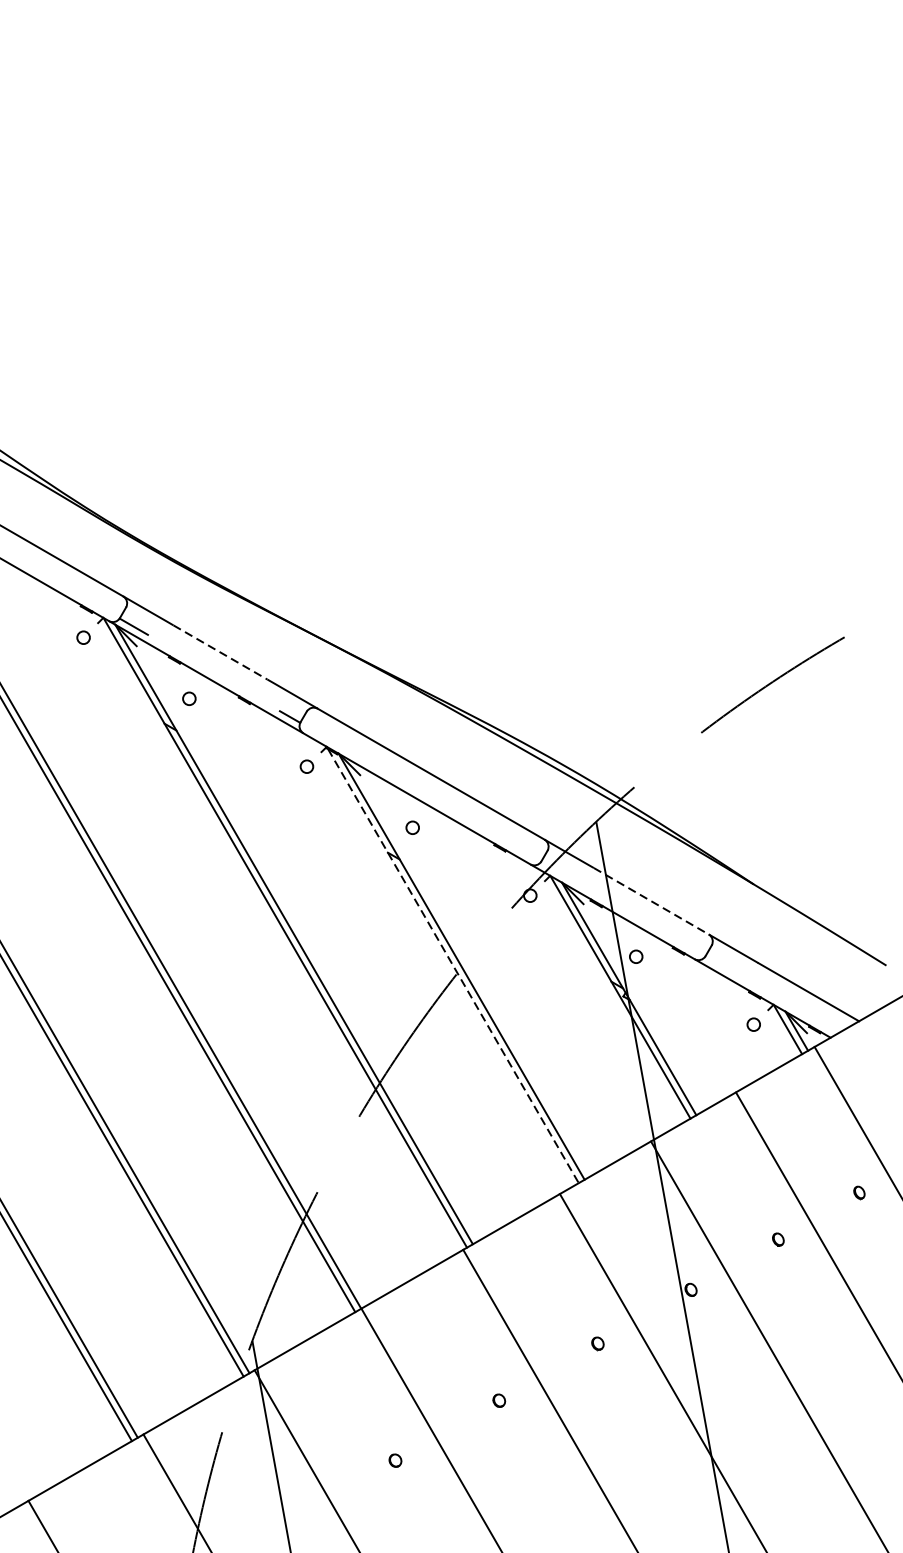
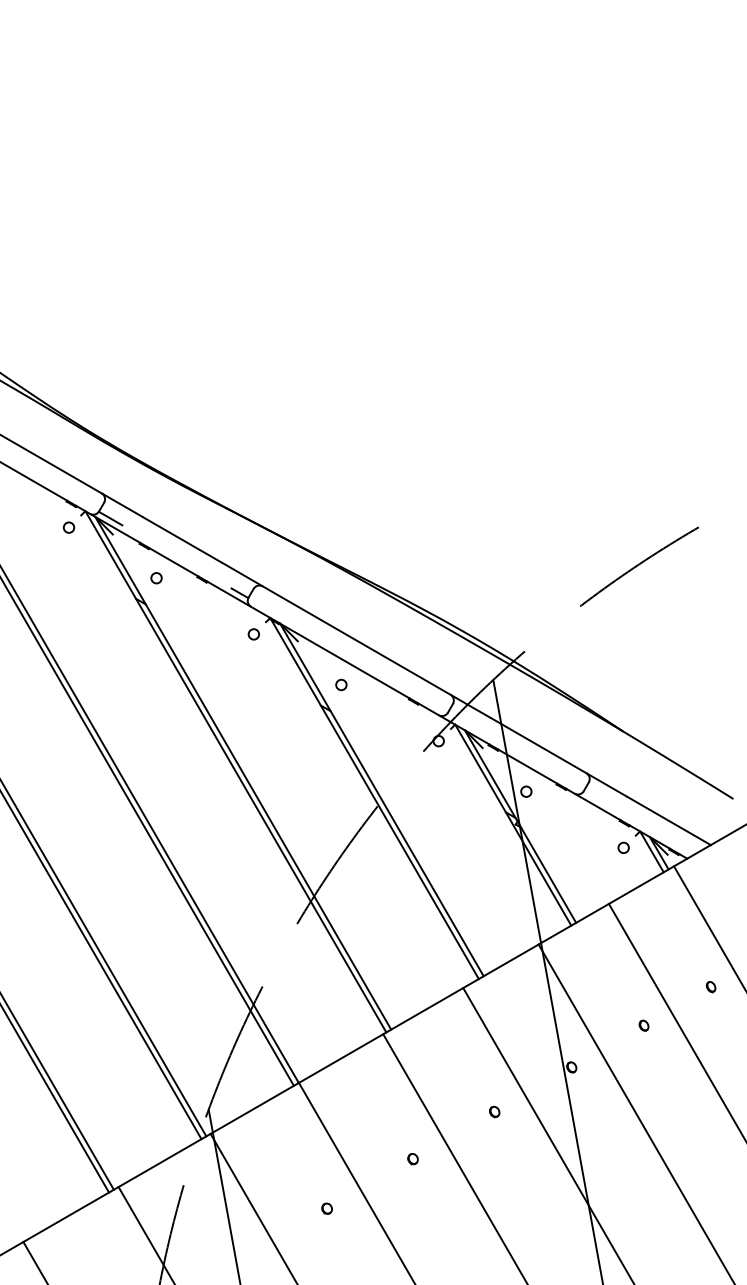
line: (220, 652) -> (182, 539), dashed -> solid
line: (650, 900) -> (538, 745), dashed -> solid
line: (453, 966) -> (375, 799), dashed -> solid

